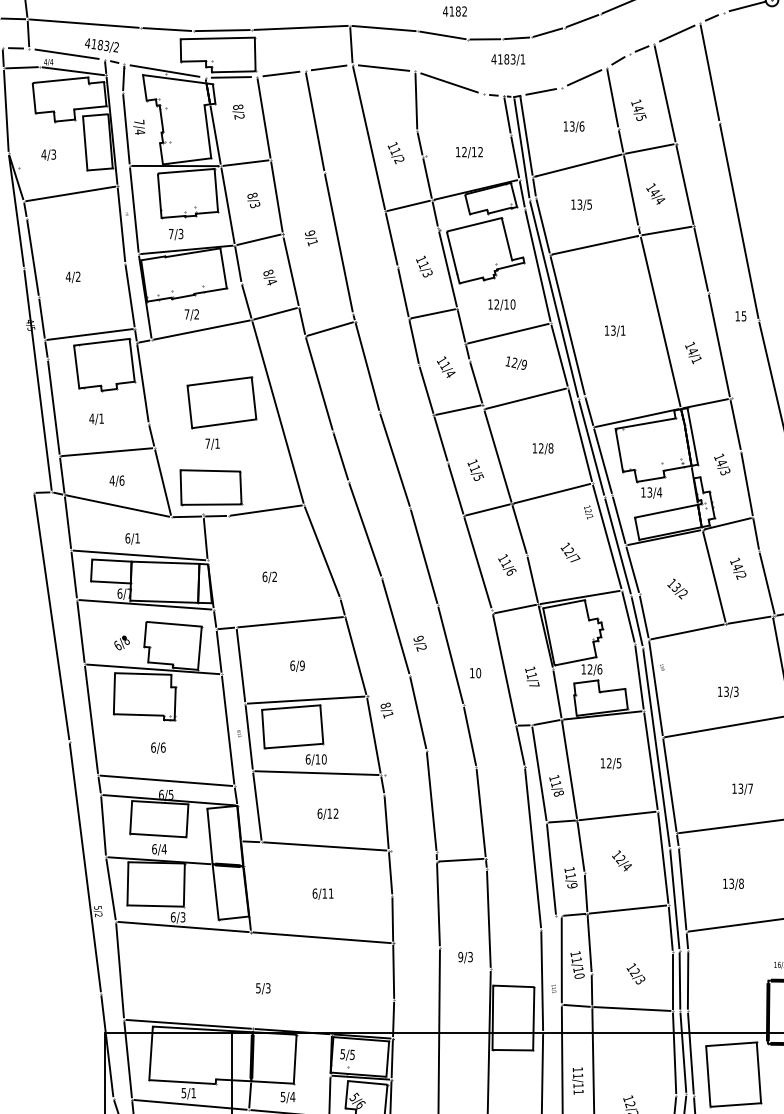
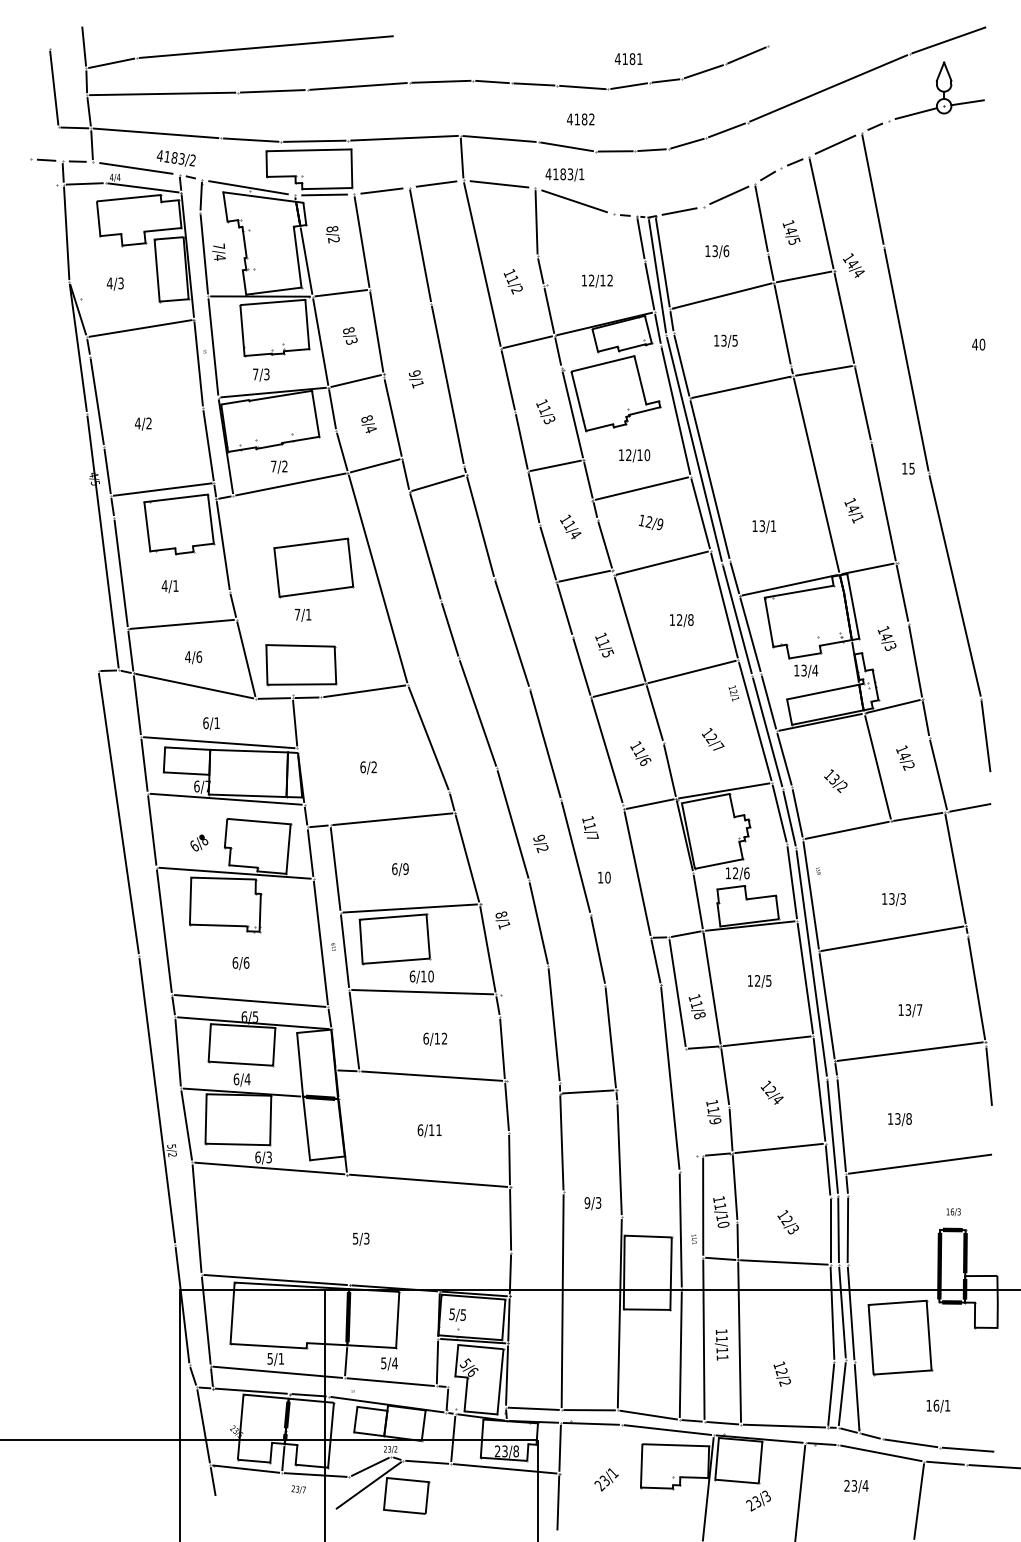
text: (507, 59) -> (564, 174), moved
text: (655, 193) -> (853, 265), moved
text: (615, 330) -> (764, 526), moved
text: (532, 676) -> (590, 827), moved
line: (551, 869) -> (691, 1102), removed

